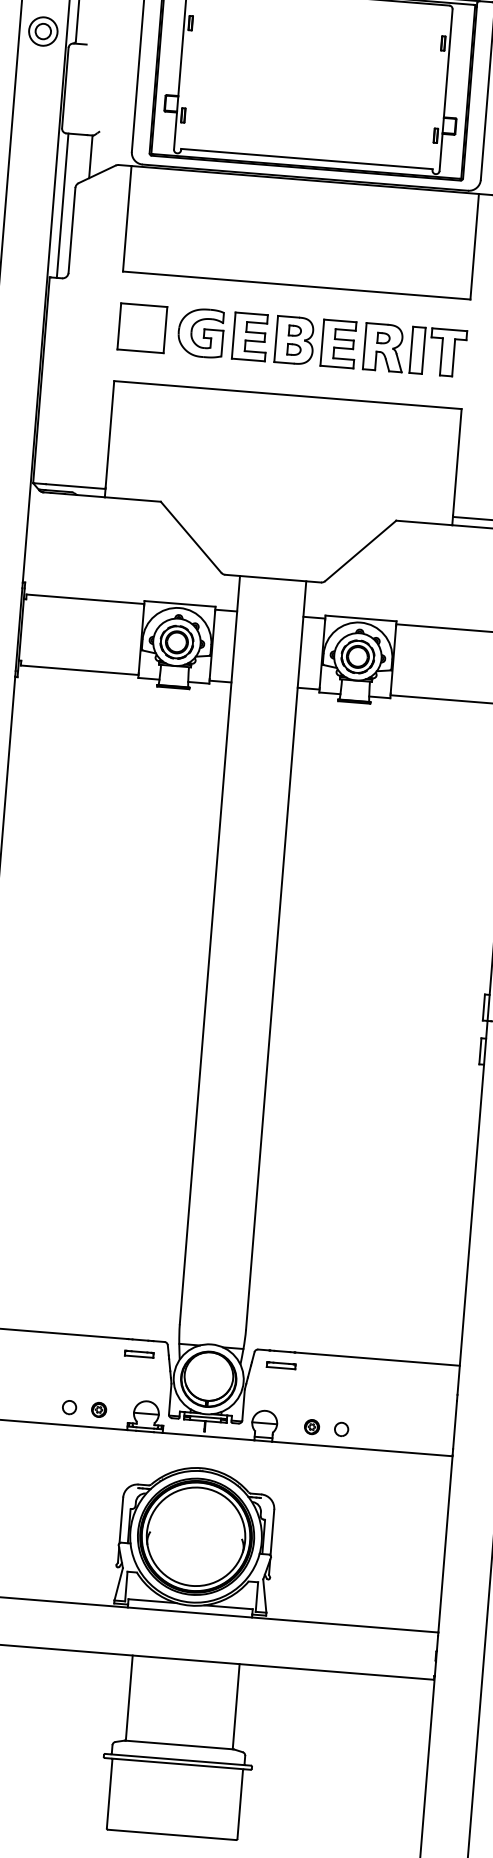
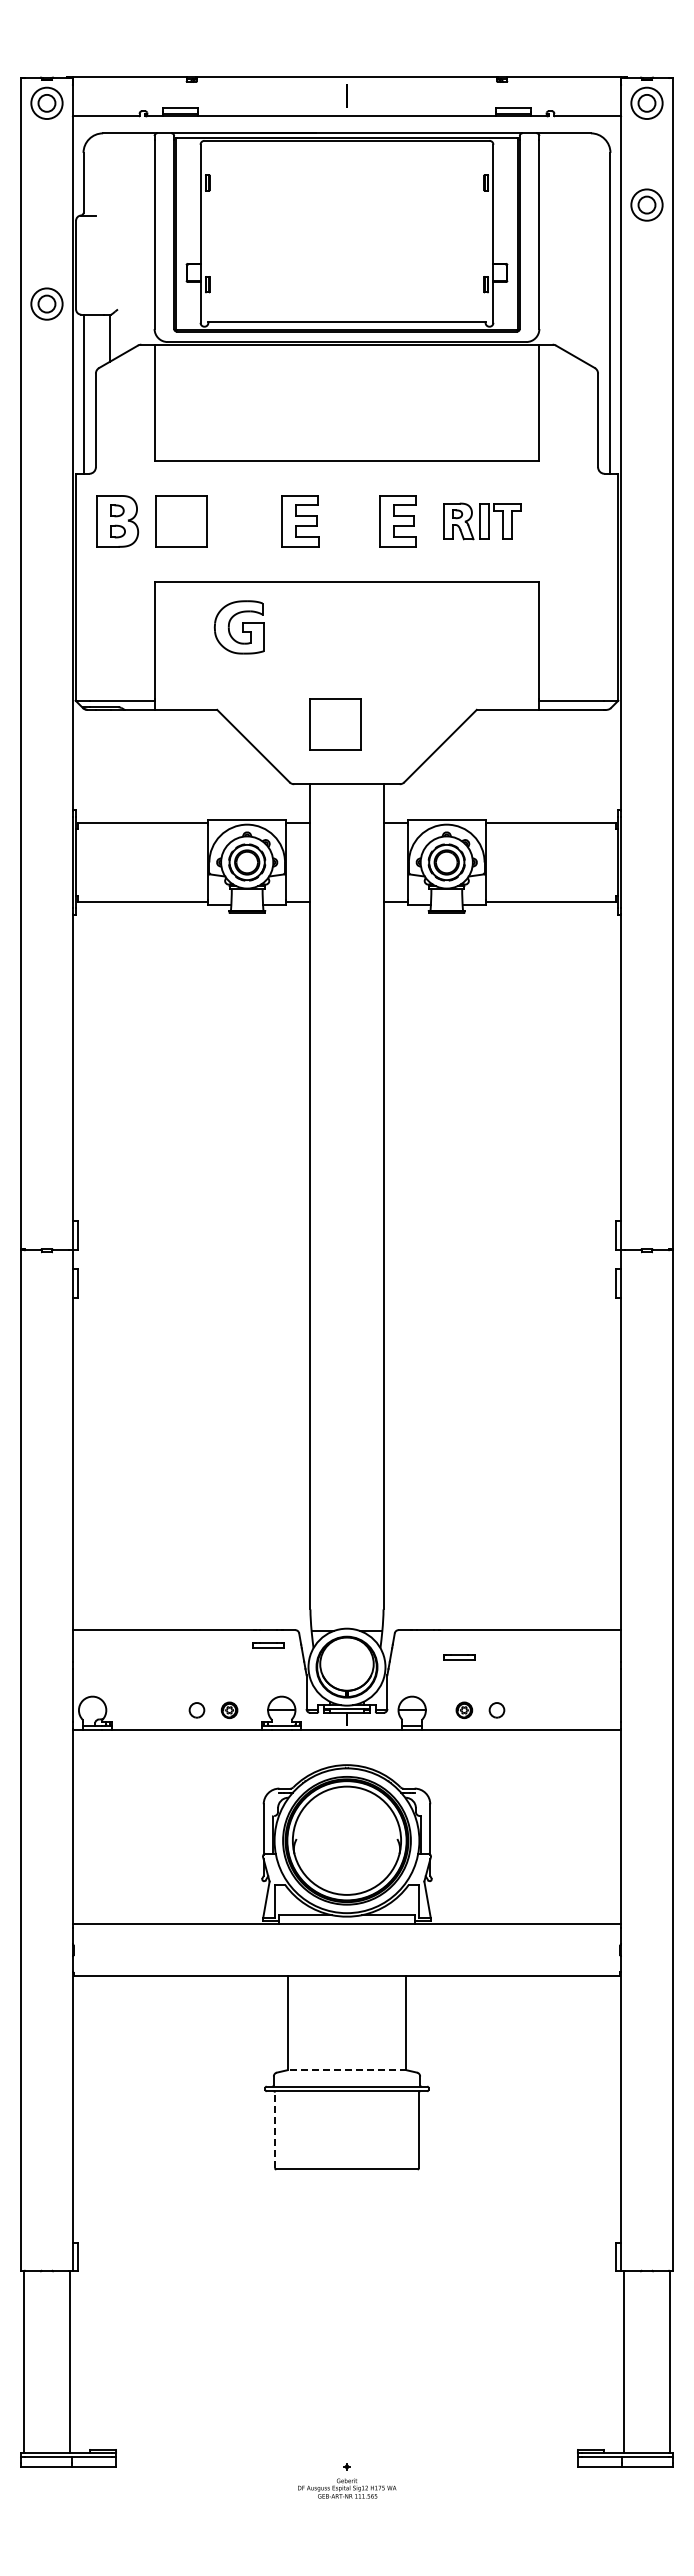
part: (42, 30) -> (46, 303), moved
part: (200, 332) -> (238, 627), moved
part: (294, 340) -> (117, 521), moved
part: (415, 350) -> (482, 521), size x0.7
part: (267, 523) -> (335, 724), added
part: (281, 1365) -> (459, 1657), moved
line: (178, 1745) -> (346, 2070), solid -> dashed
line: (109, 1794) -> (274, 2130), solid -> dashed

